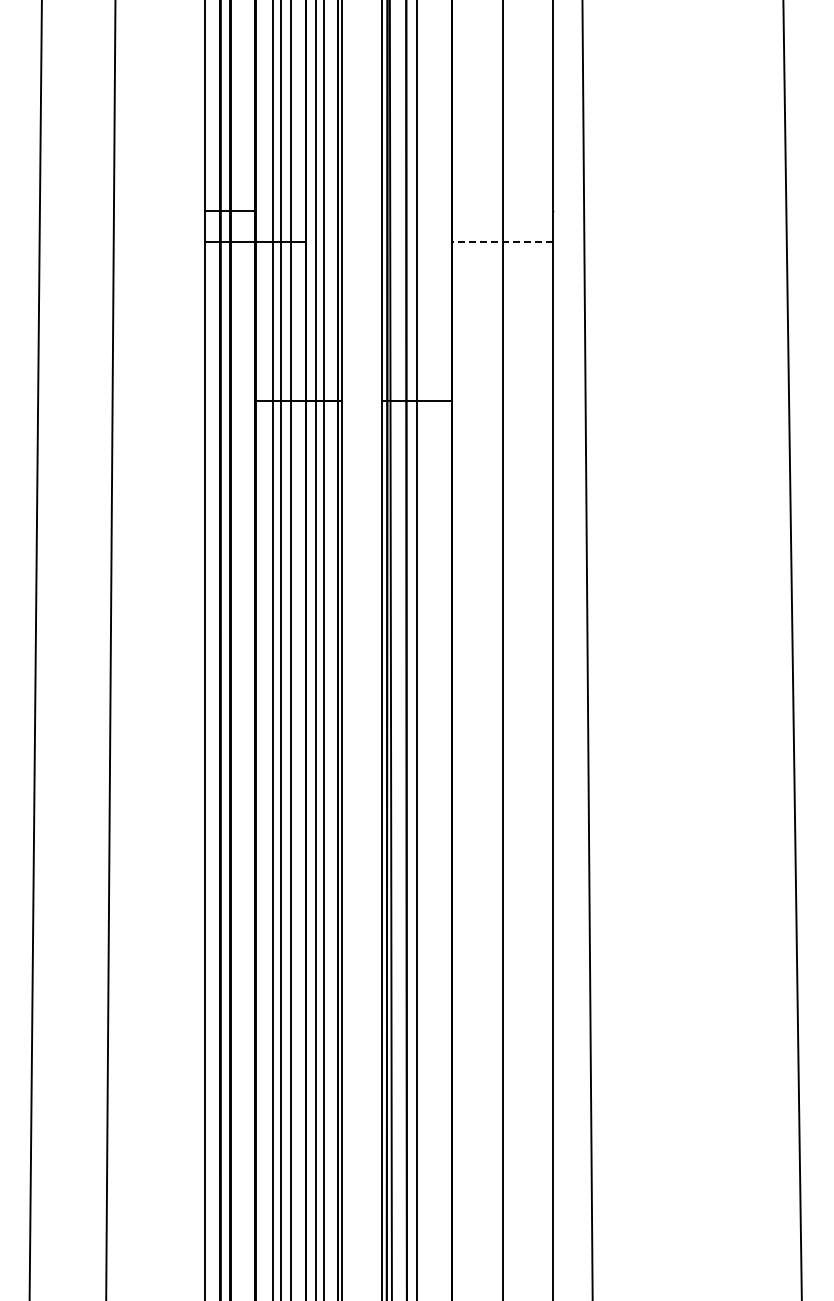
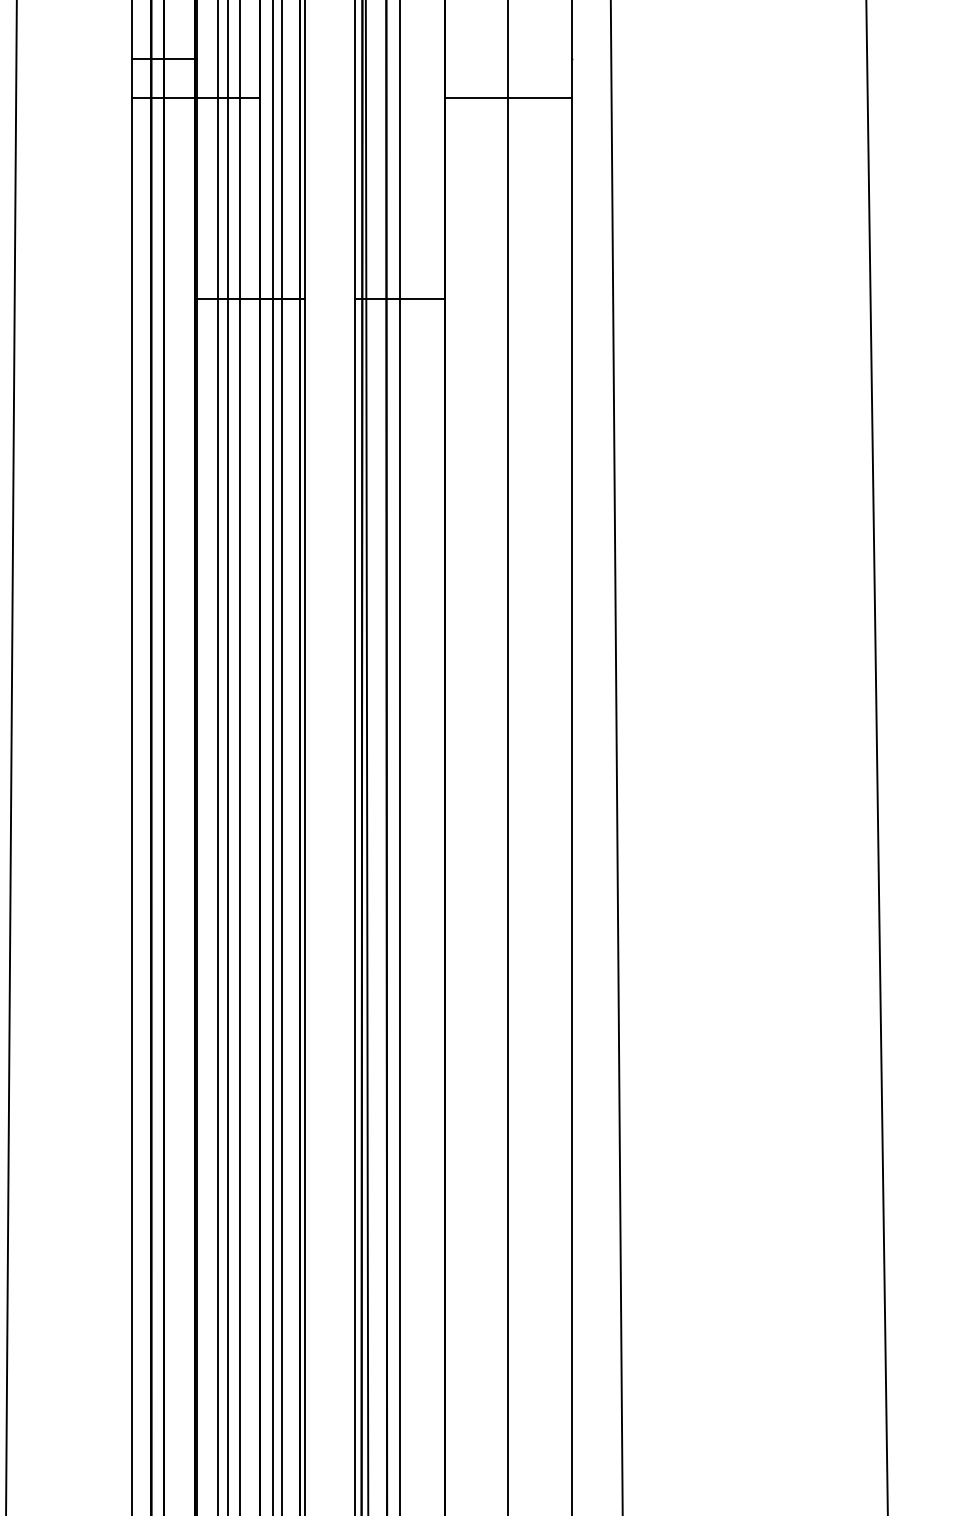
line: (502, 241) -> (508, 97), dashed -> solid

